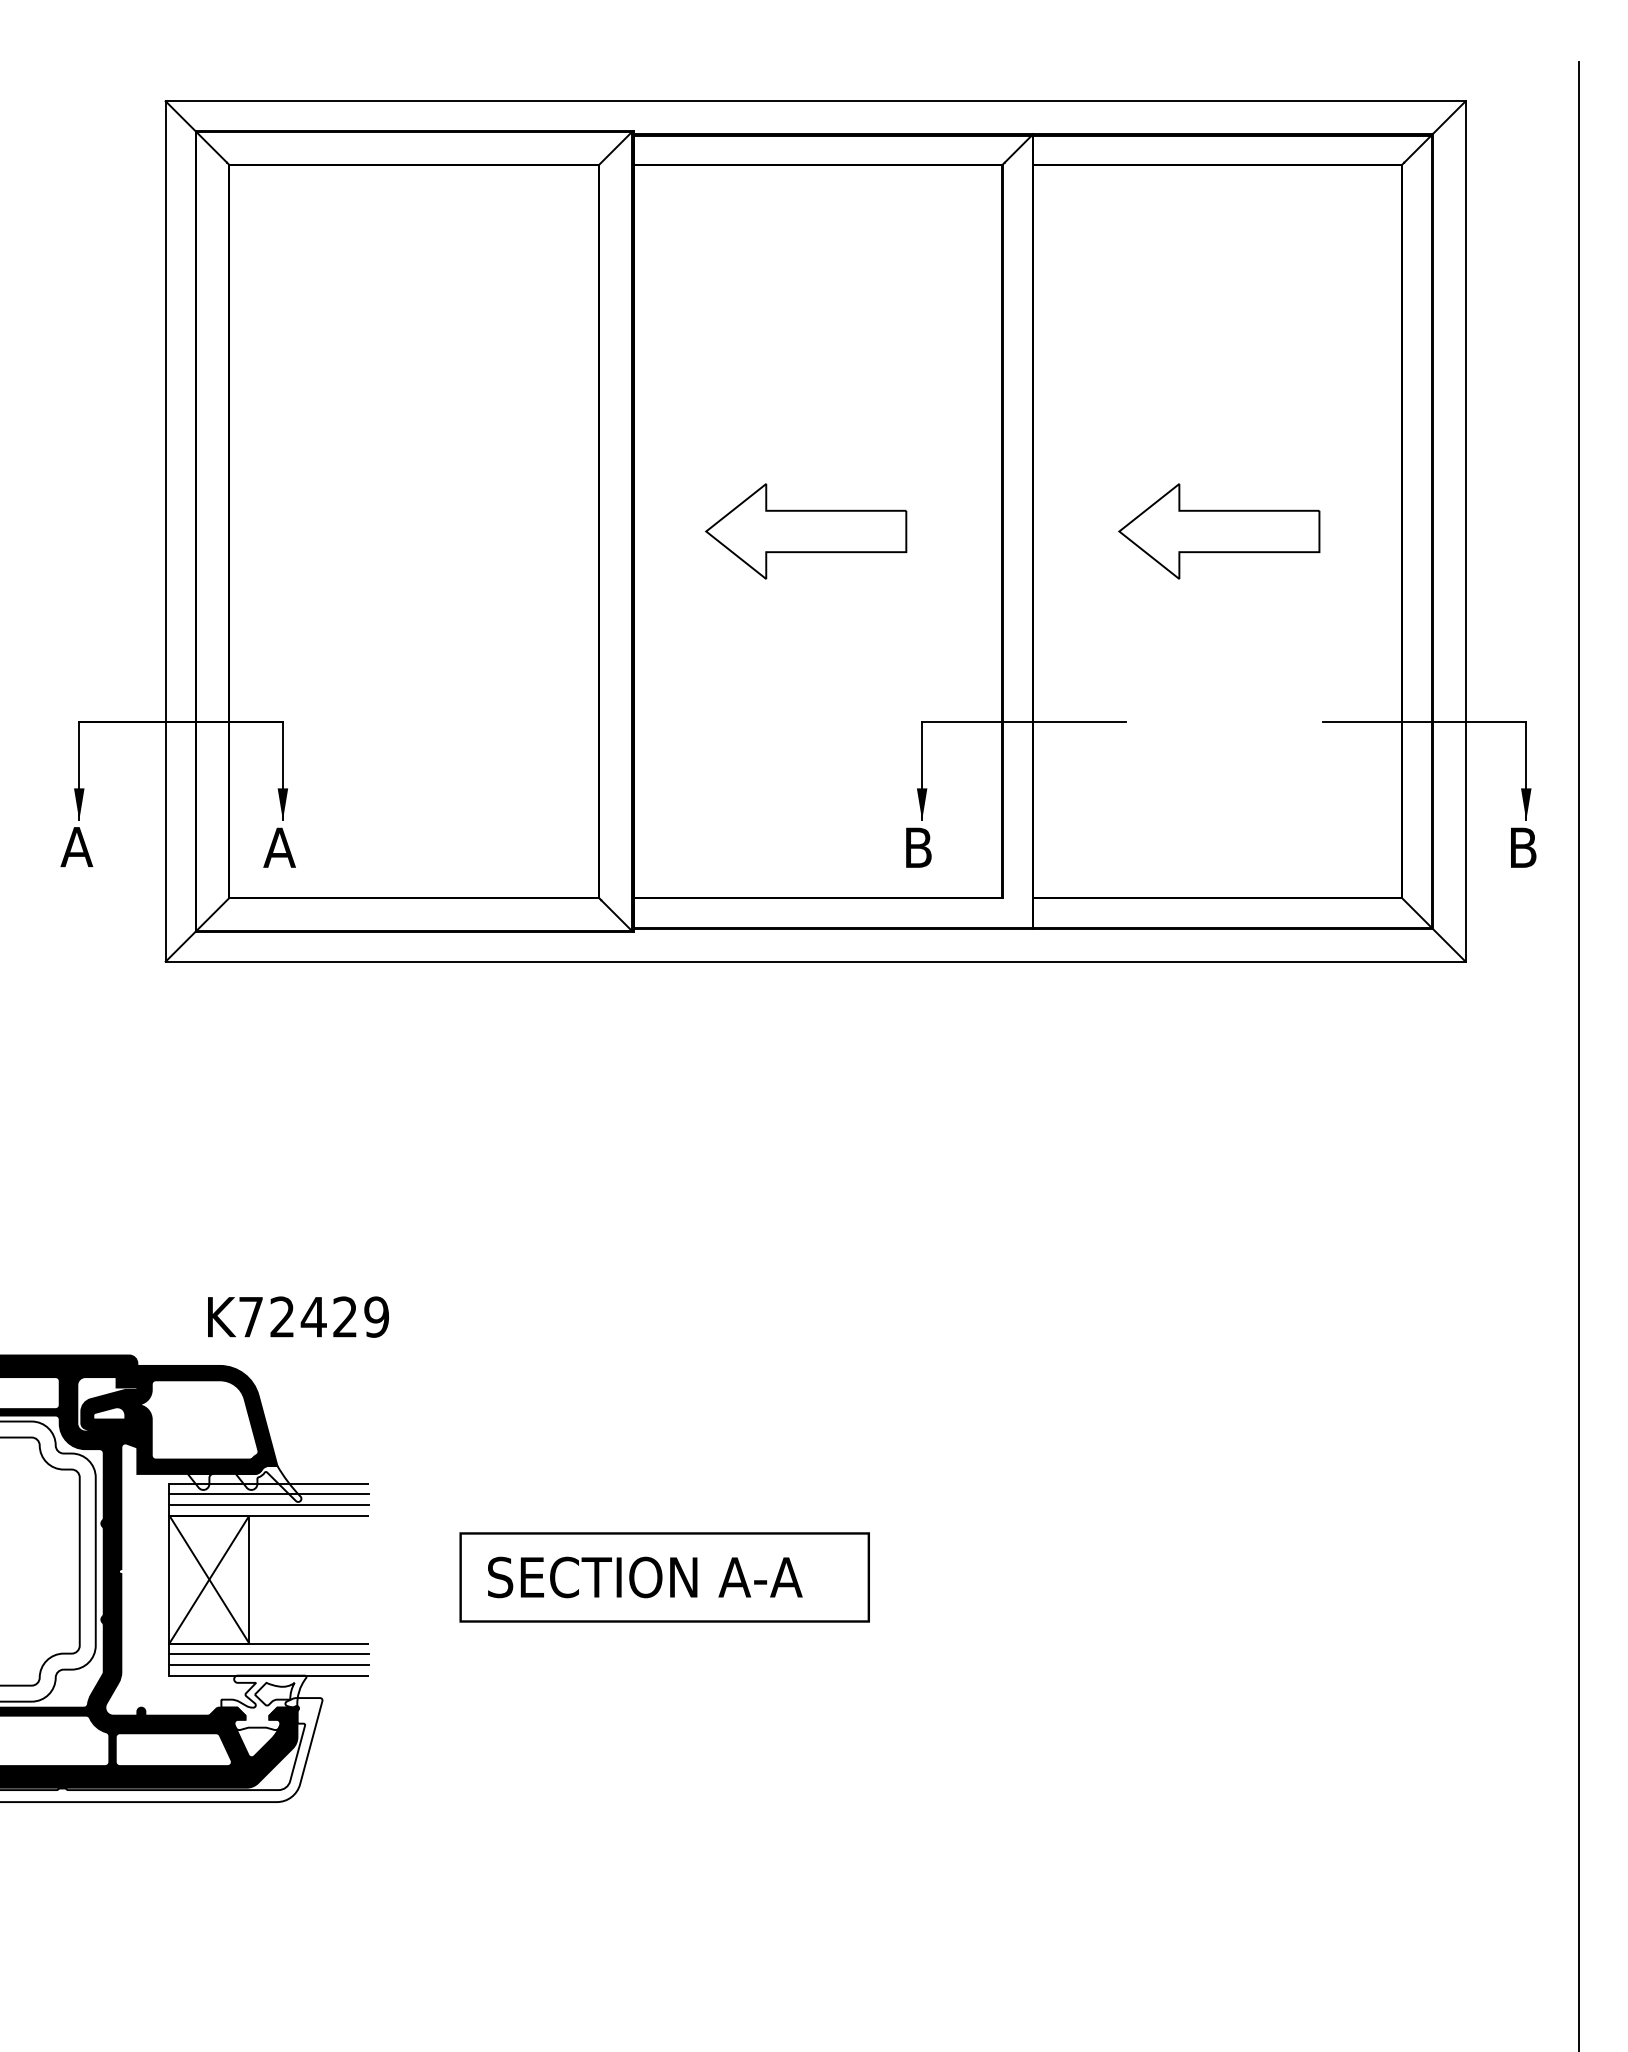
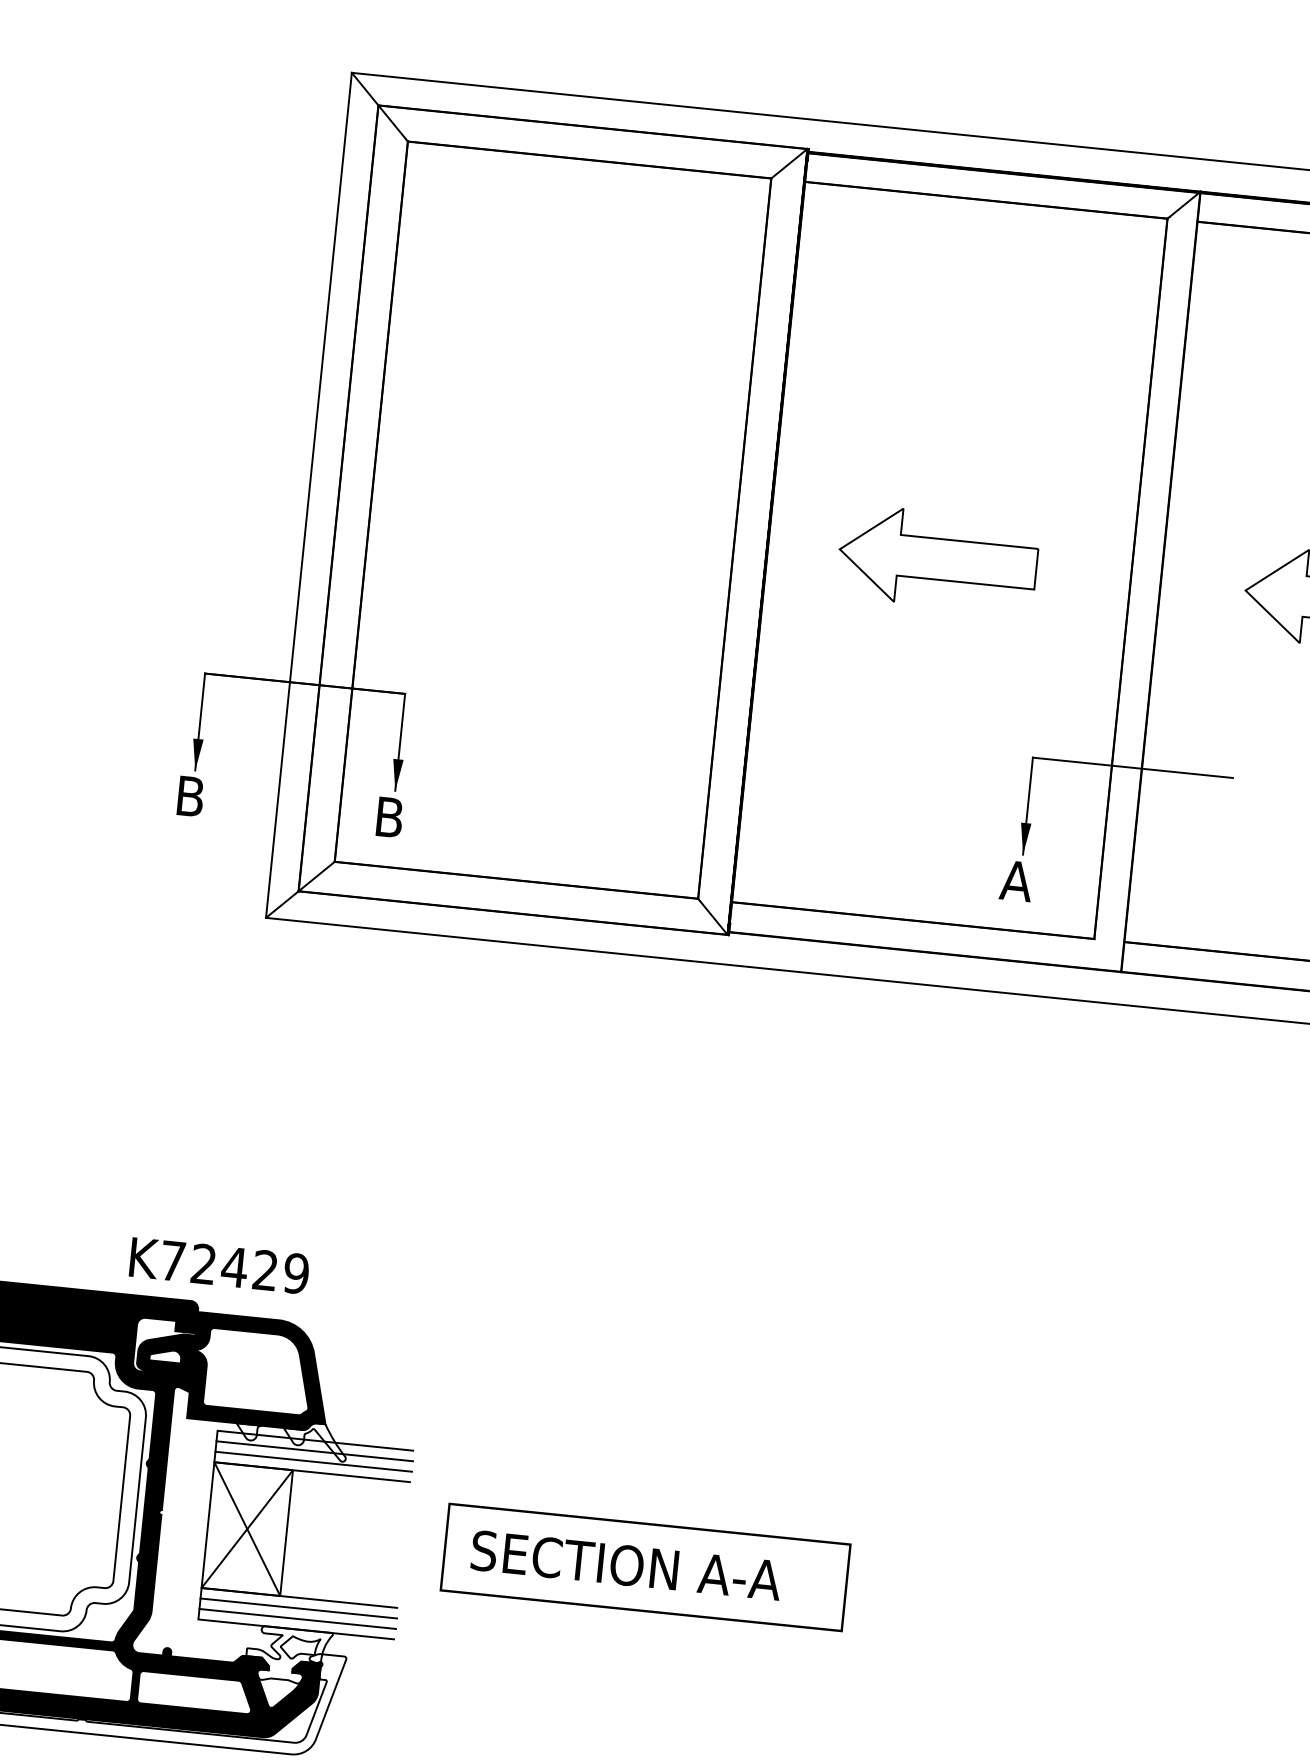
text: (76, 847) -> (189, 796), A -> B
text: (279, 847) -> (389, 817), A -> B
text: (917, 847) -> (1015, 880), B -> A
text: (298, 1316) -> (219, 1265), moved
text: (664, 1577) -> (645, 1567), moved

